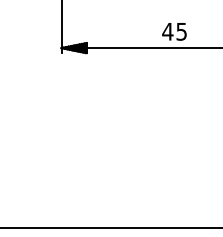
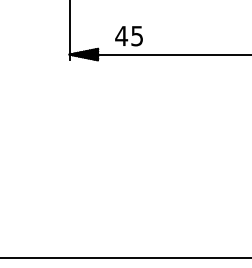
text: (173, 32) -> (128, 36), moved

